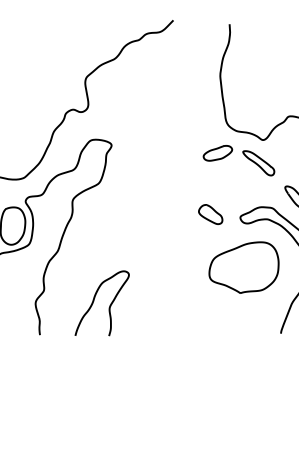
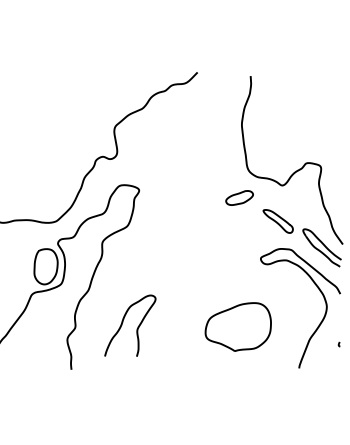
part: (258, 163) -> (277, 221), moved
part: (210, 214) -> (232, 255), removed
part: (243, 267) -> (237, 326), moved
curve: (109, 304) -> (137, 326), moved

